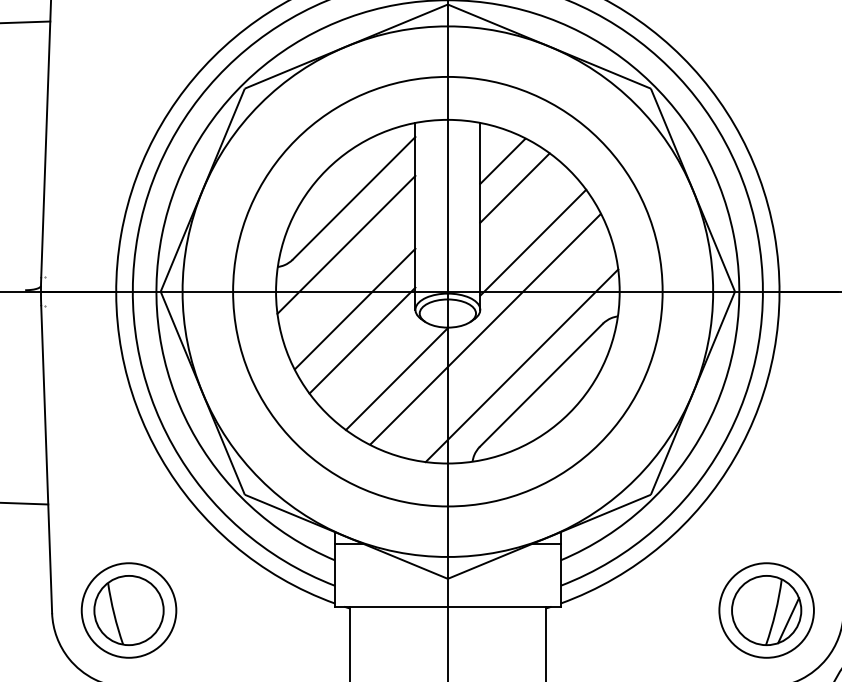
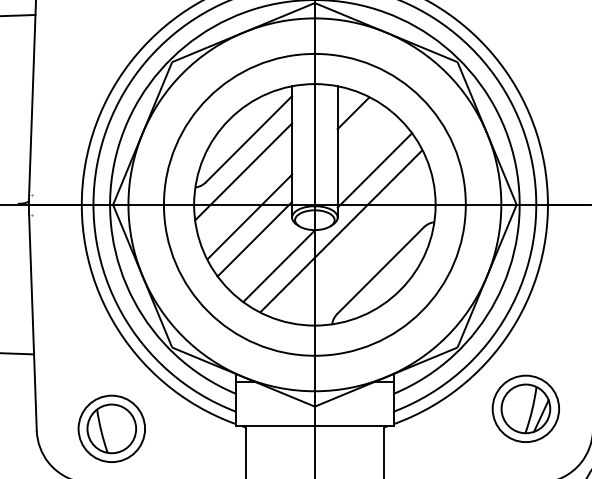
line: (514, 187) -> (361, 131), removed
line: (521, 365) -> (366, 256), removed
part: (128, 609) -> (111, 428), moved
part: (766, 609) -> (525, 408), moved

